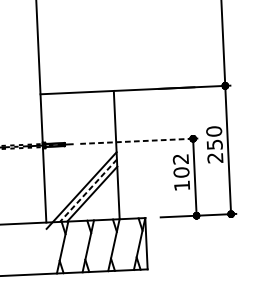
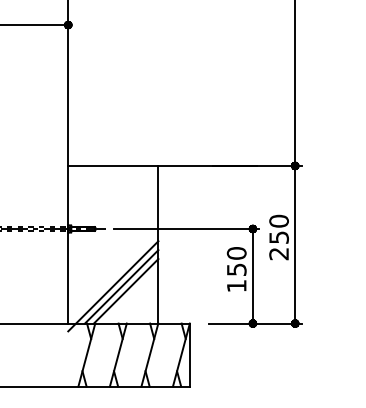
line: (139, 141) -> (186, 229), dashed -> solid
text: (180, 165) -> (236, 261), 102 -> 150
line: (88, 190) -> (121, 286), dashed -> solid

